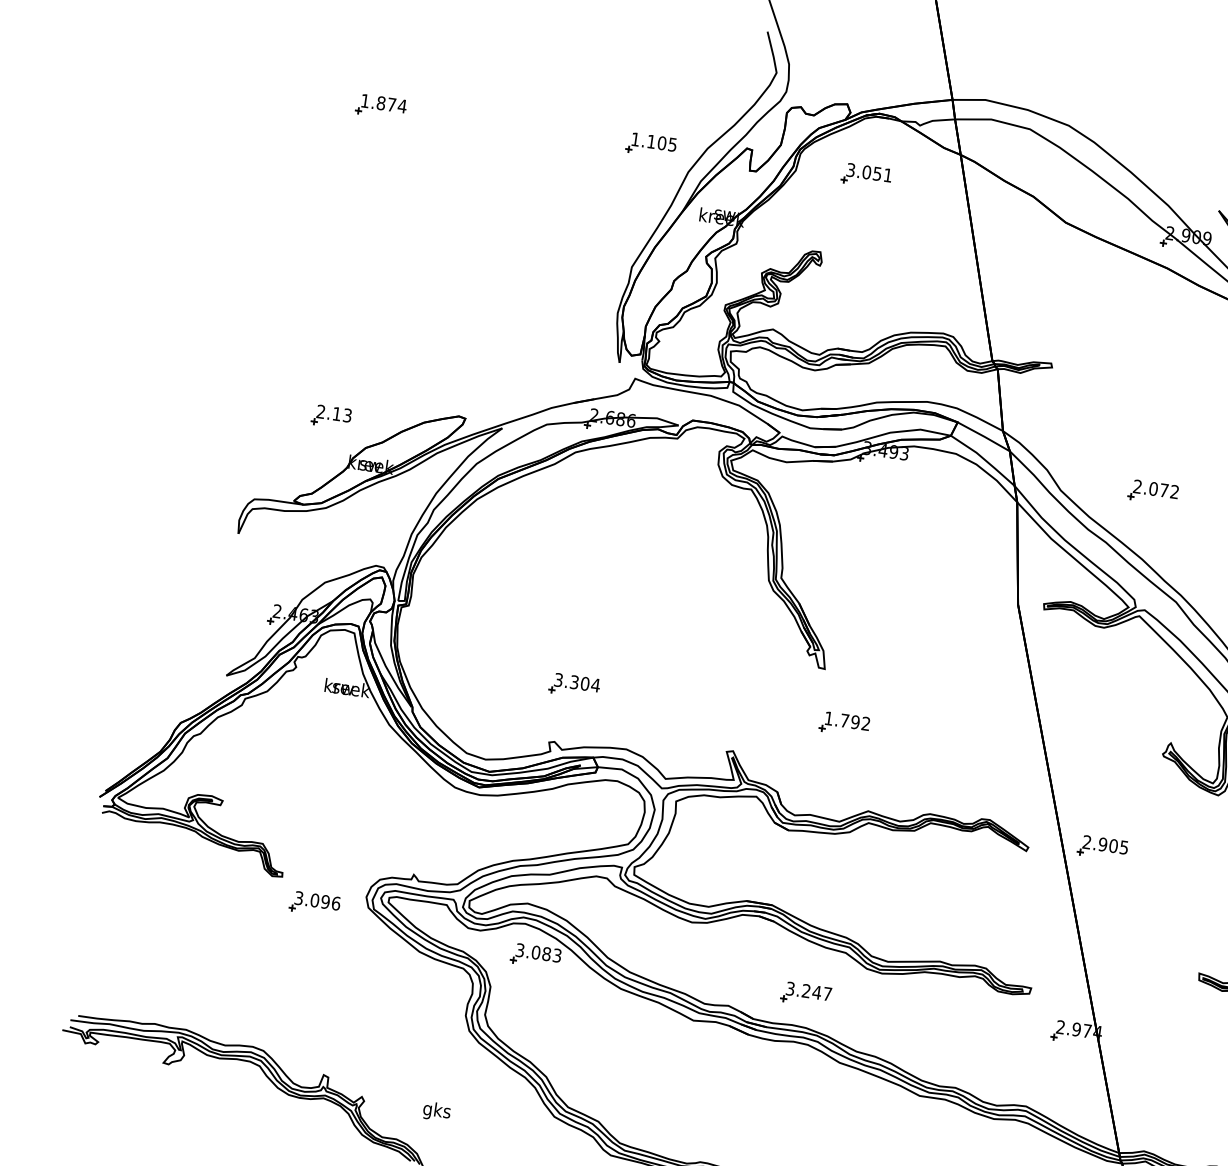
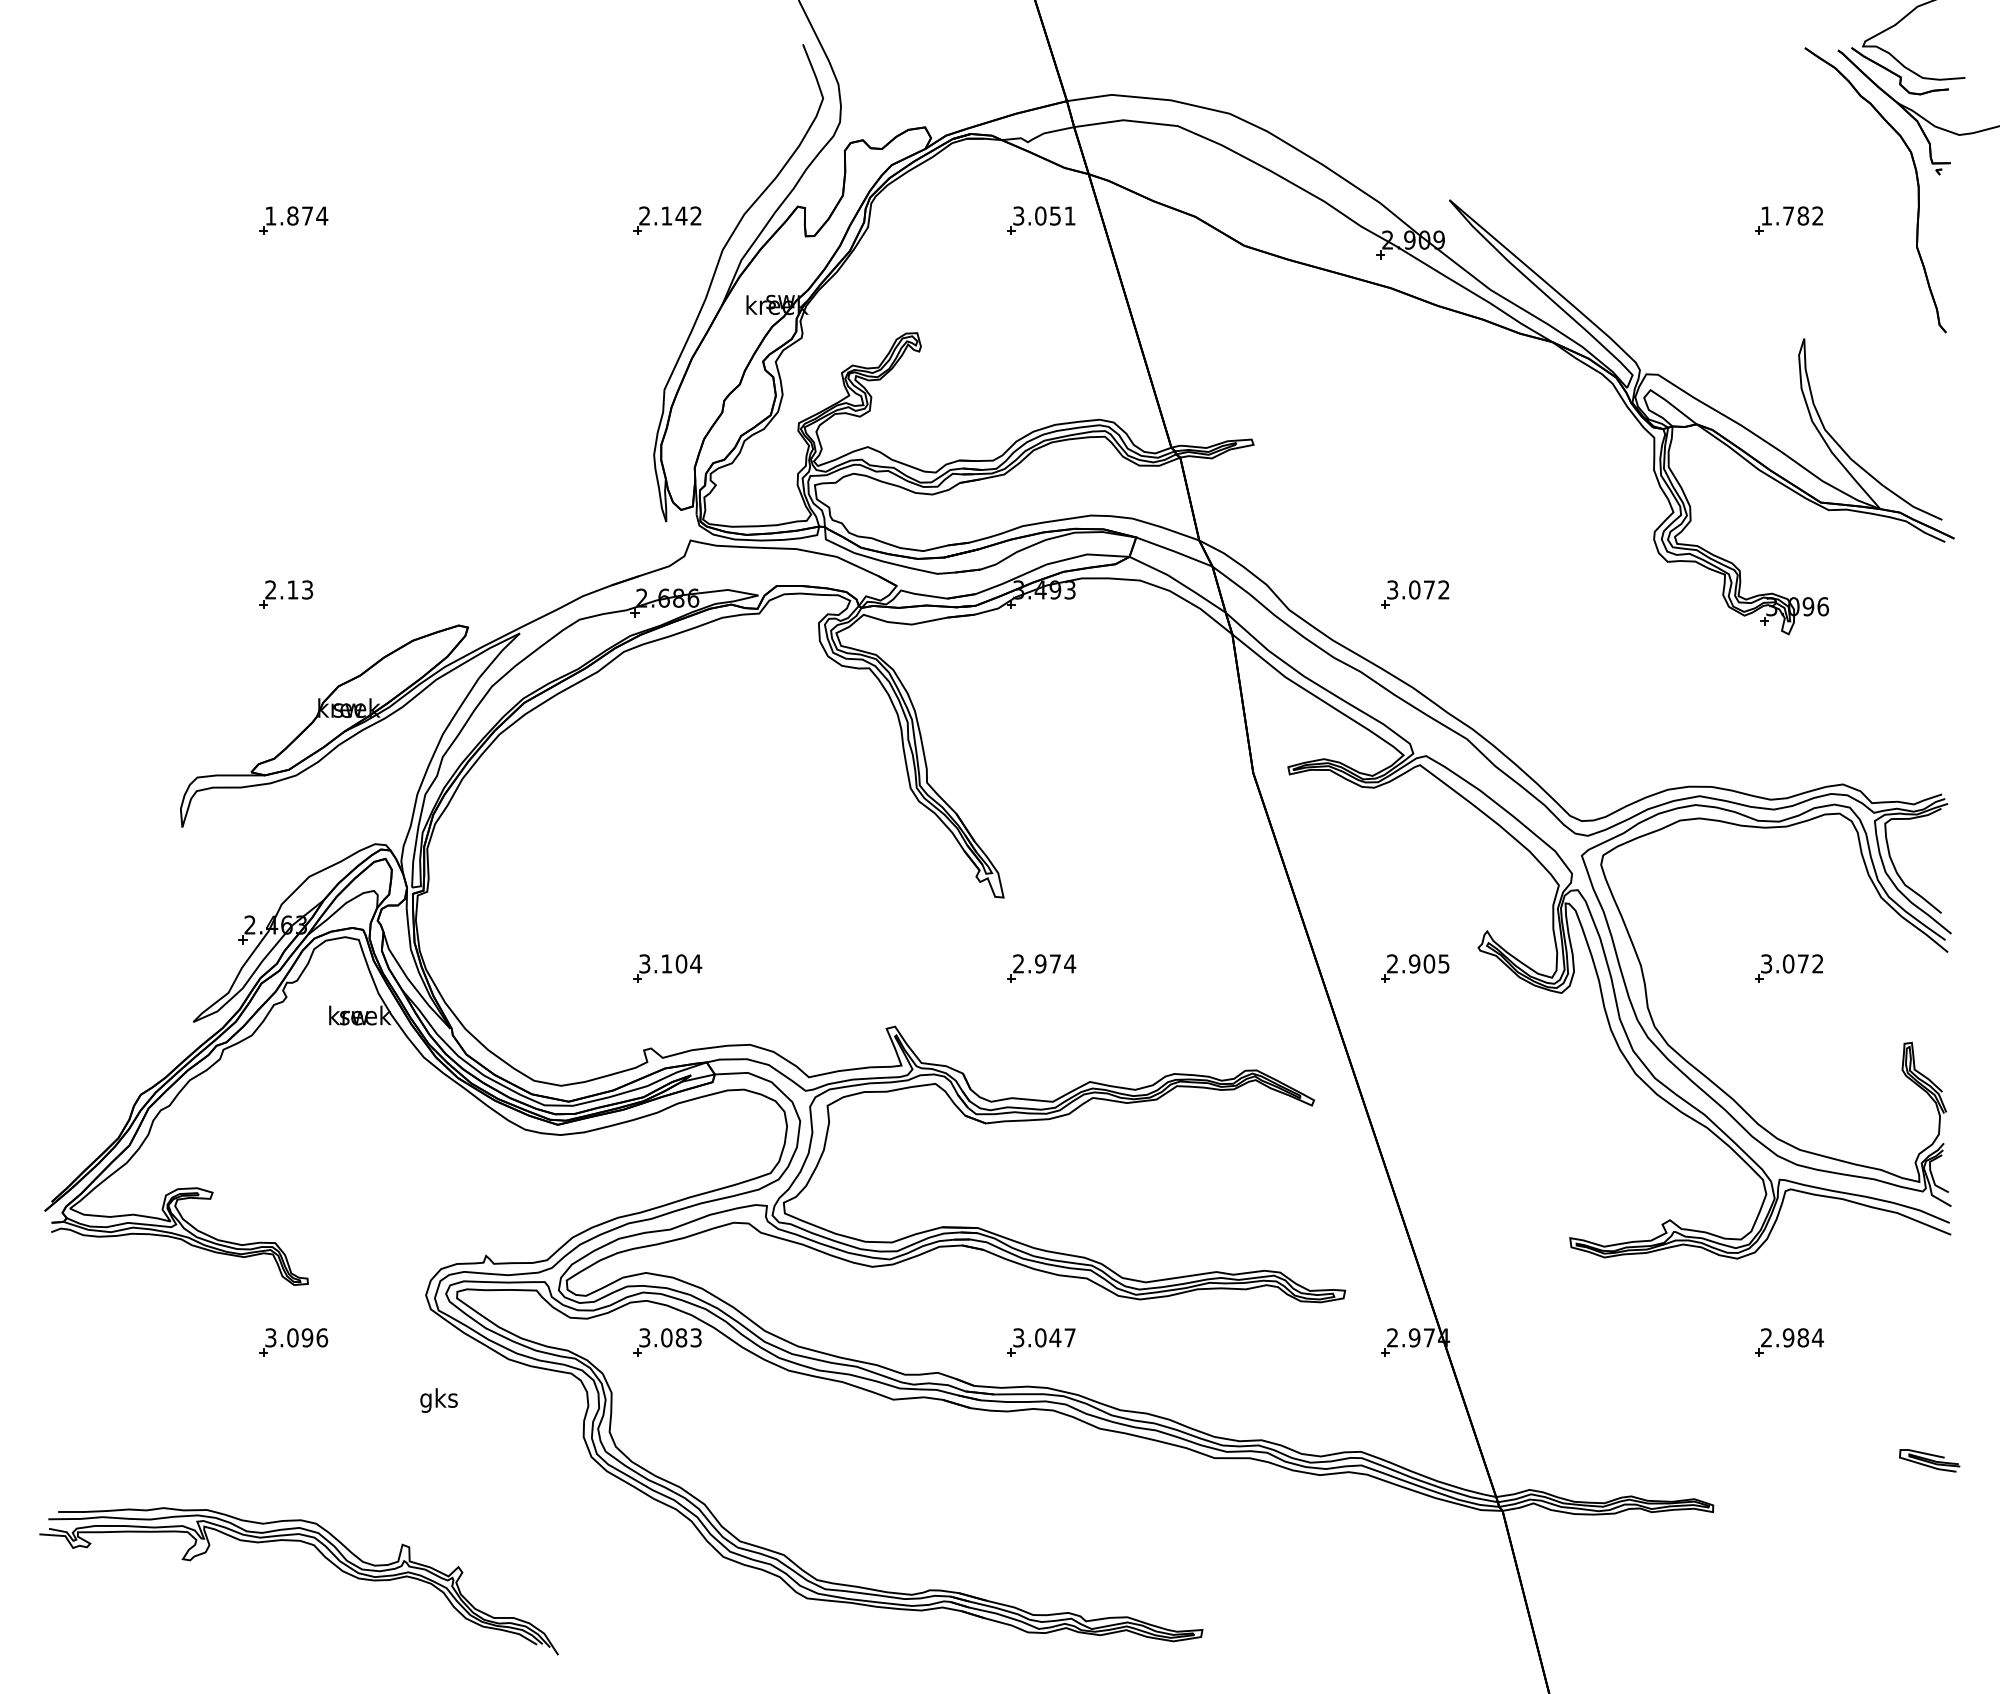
text: (654, 141) -> (670, 215), 1.105 -> 2.142
part: (866, 175) -> (1041, 220), moved
part: (331, 416) -> (285, 594), moved
text: (1137, 486) -> (1392, 589), 2.072 -> 3.072
text: (574, 682) -> (666, 963), 3.304 -> 3.104
text: (847, 720) -> (1044, 963), 1.792 -> 2.974
part: (1103, 847) -> (1415, 968), moved
part: (314, 903) -> (293, 1342), moved
text: (806, 990) -> (1040, 1337), 3.247 -> 3.047
text: (436, 1111) -> (438, 1400), moved

